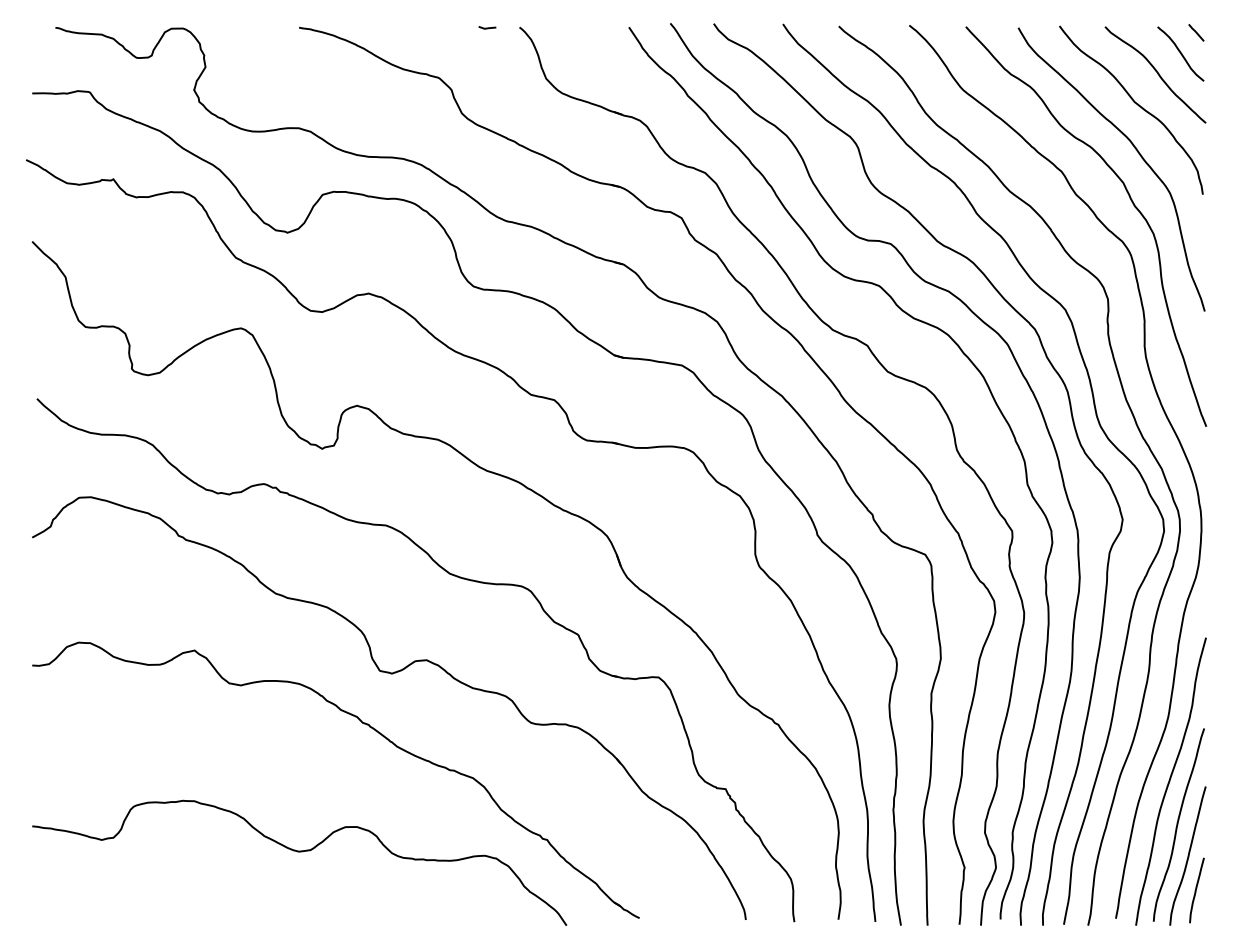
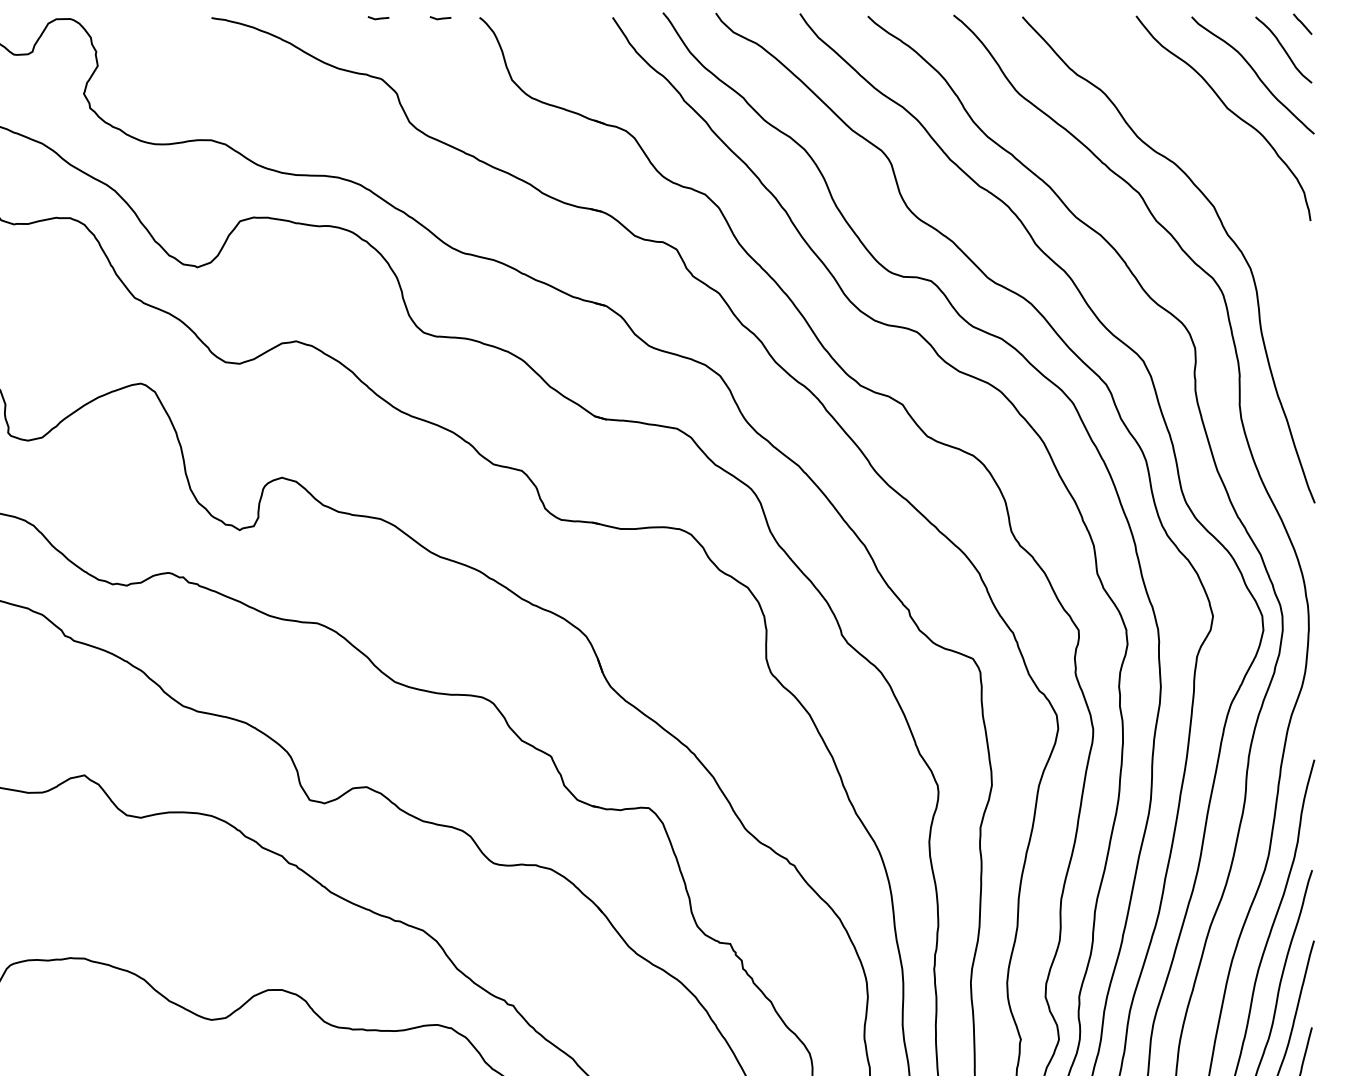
line: (436, 27) -> (378, 17), added
curve: (1136, 151) -> (1229, 168), removed

